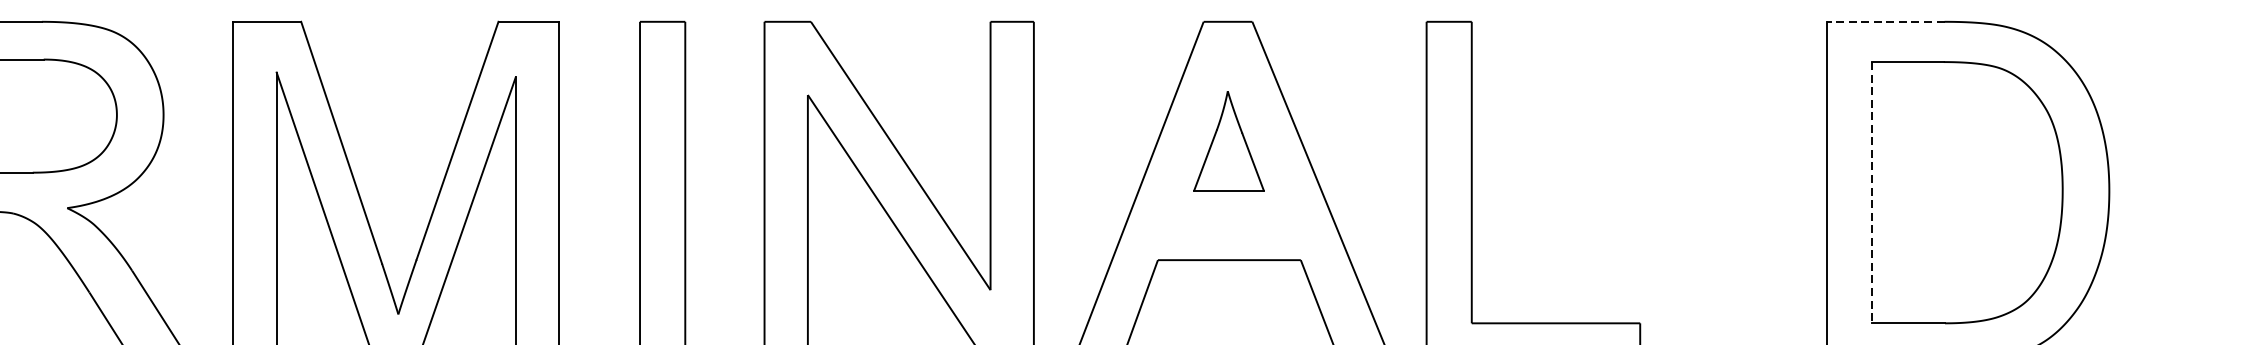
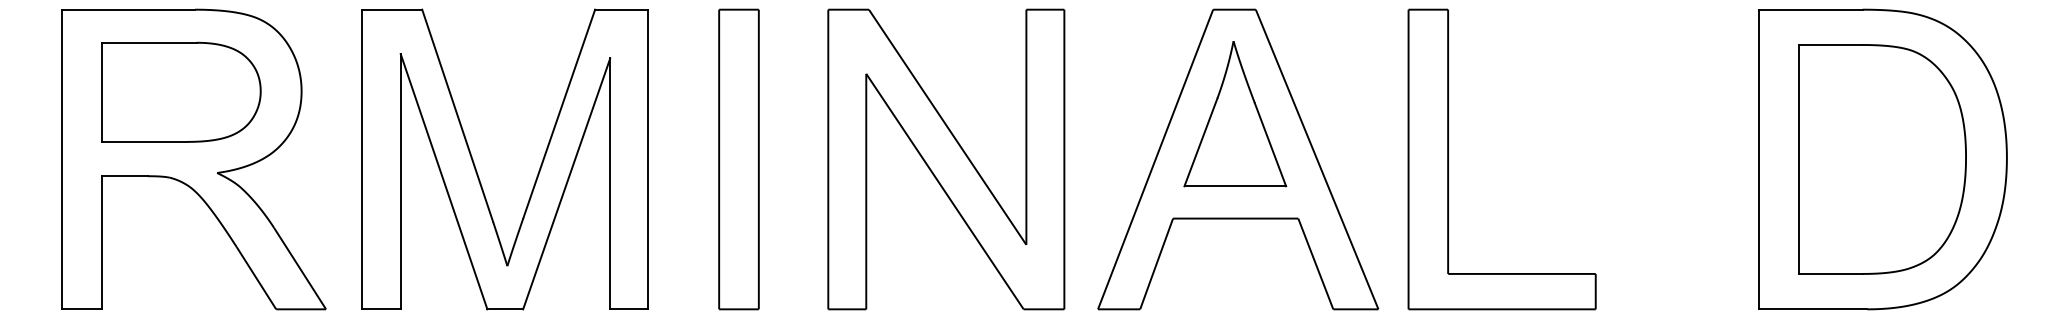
line: (1885, 21) -> (1810, 9), dashed -> solid
part: (1229, 141) -> (1235, 114), size x1.67
line: (1871, 192) -> (1798, 159), dashed -> solid

